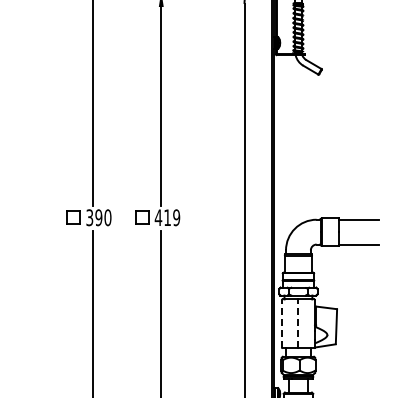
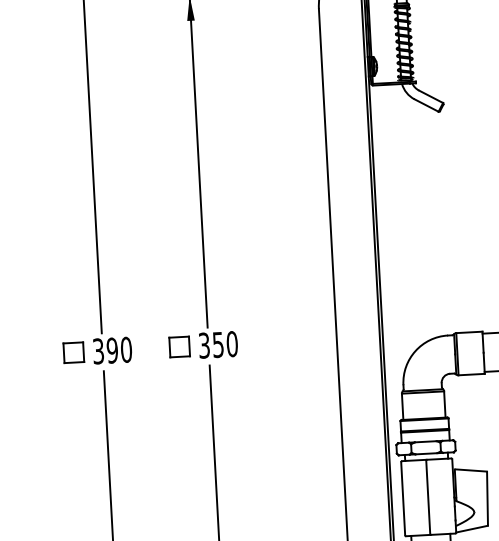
text: (167, 217) -> (218, 344), 419 -> 350
line: (281, 323) -> (402, 498), dashed -> solid
line: (298, 323) -> (428, 496), dashed -> solid

